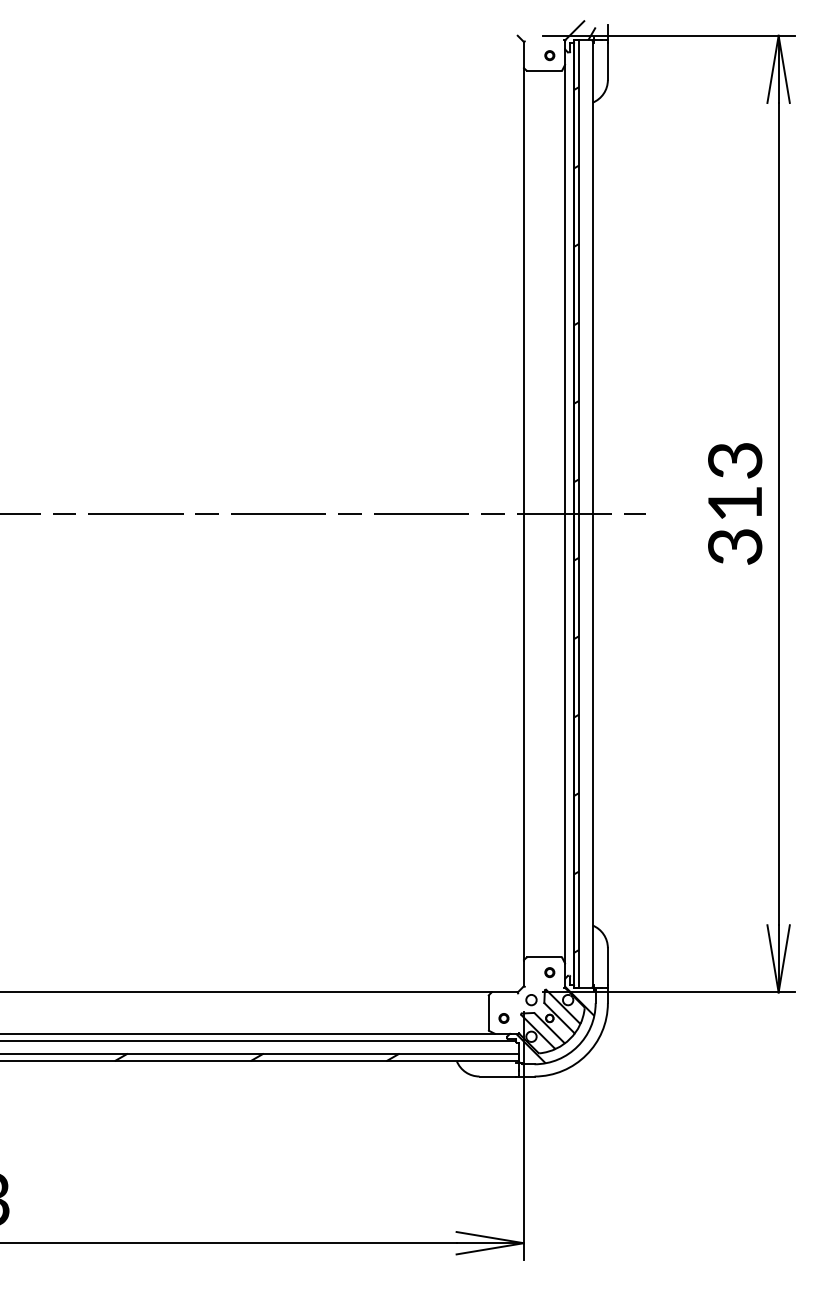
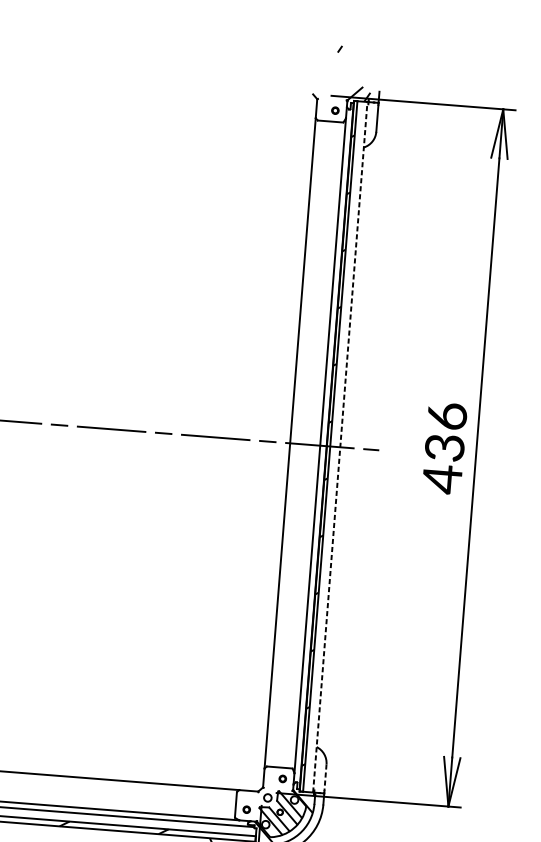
text: (735, 504) -> (444, 448), 313 -> 436
line: (592, 514) -> (340, 447), solid -> dashed
line: (607, 966) -> (325, 777), solid -> dashed

